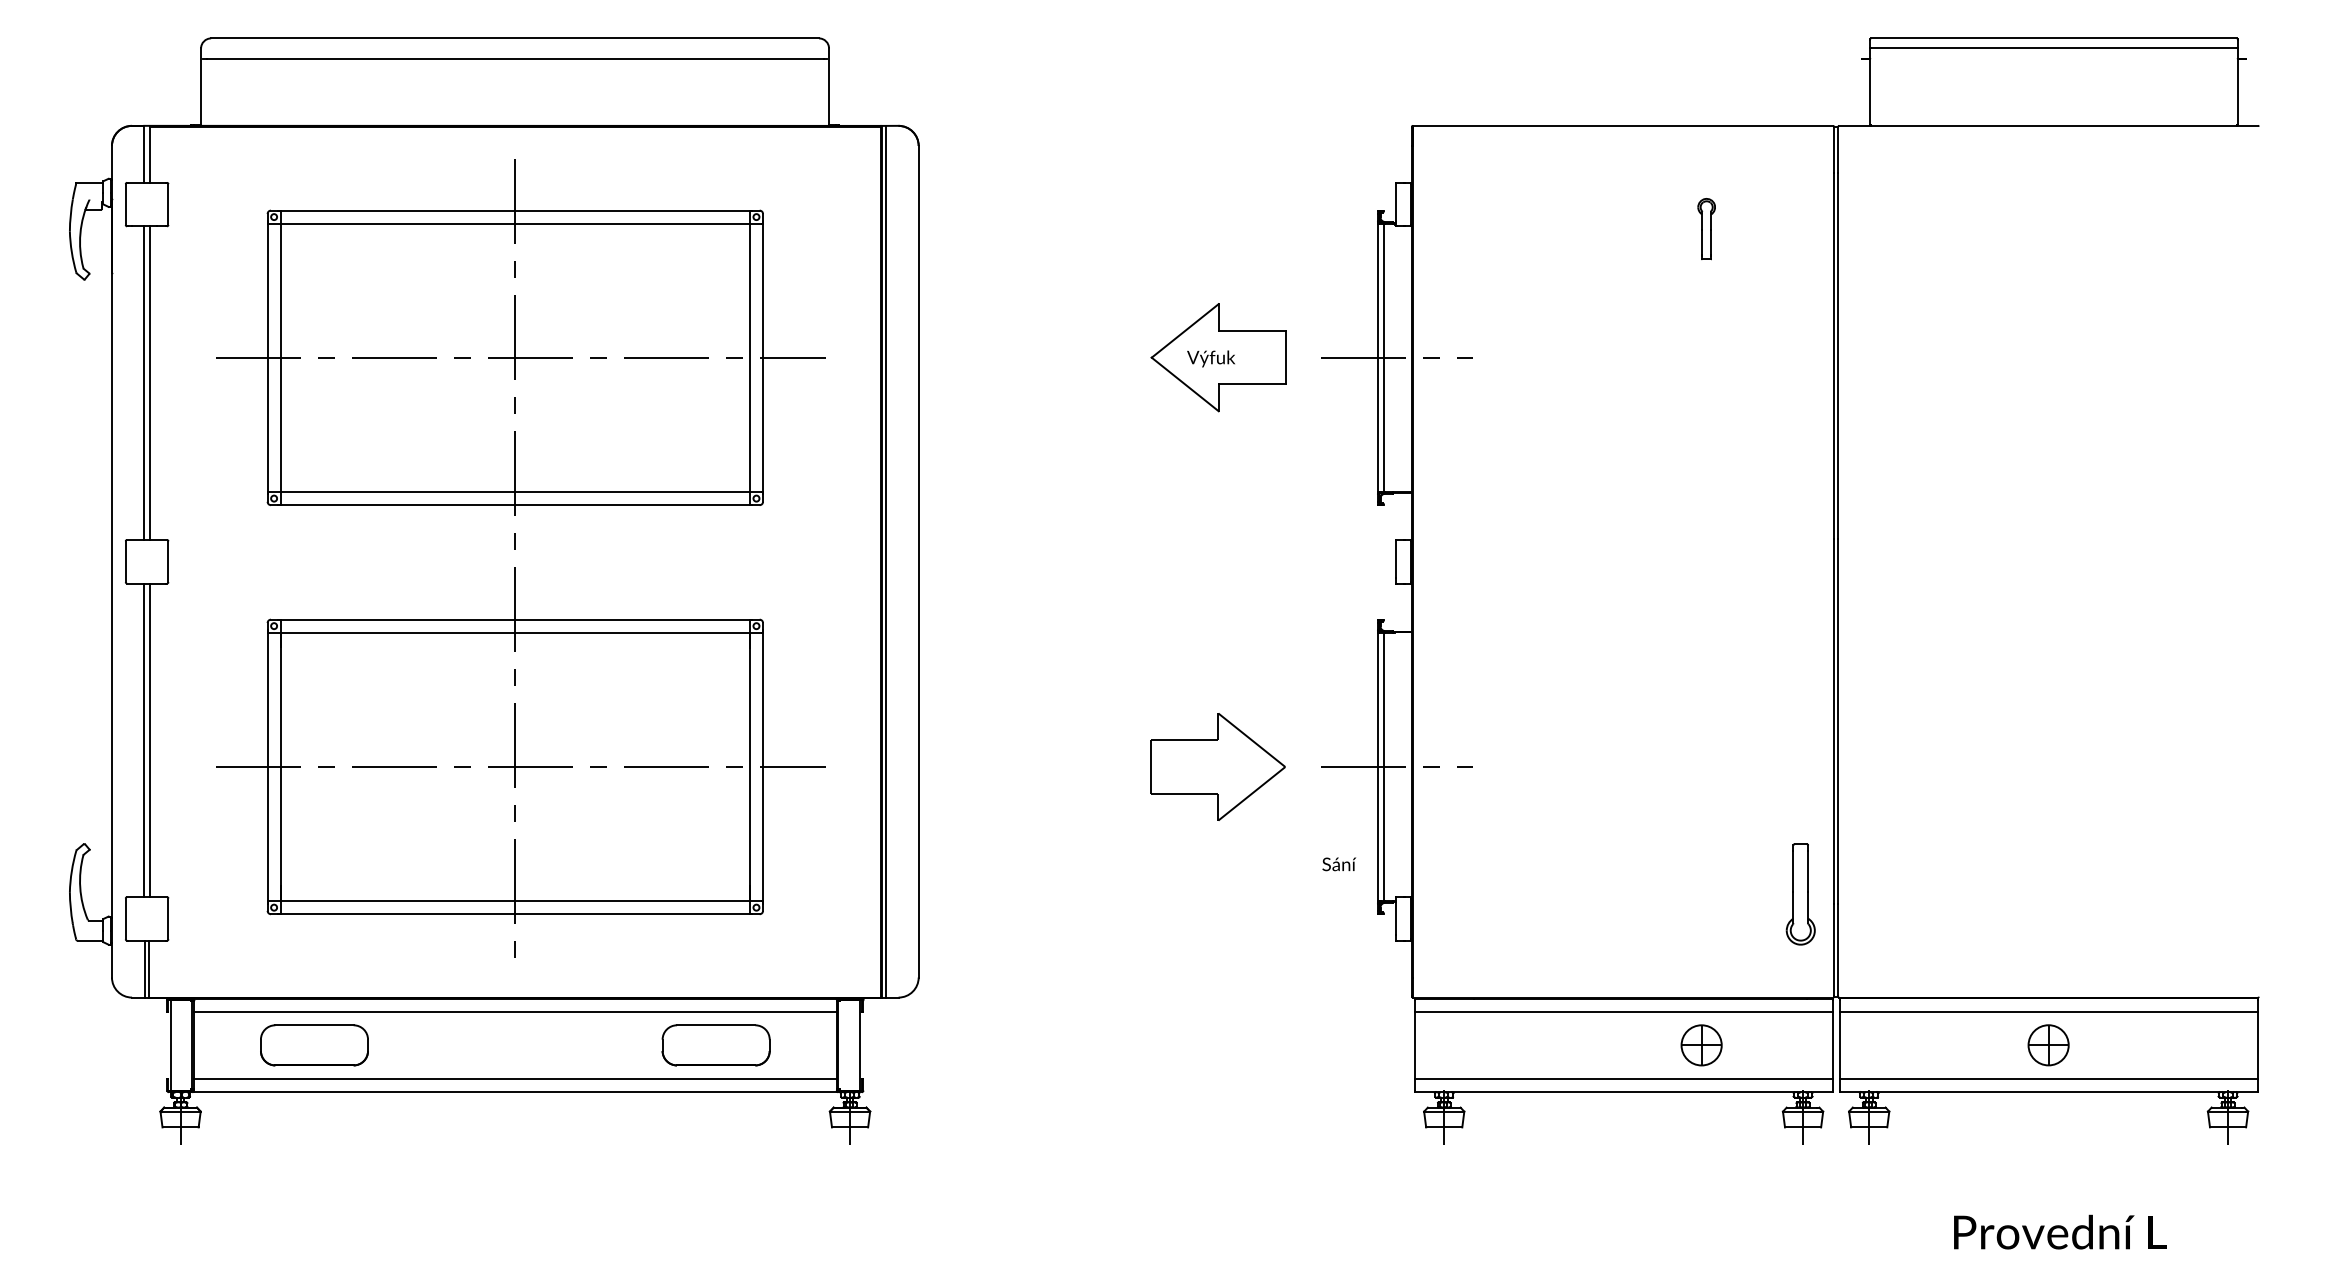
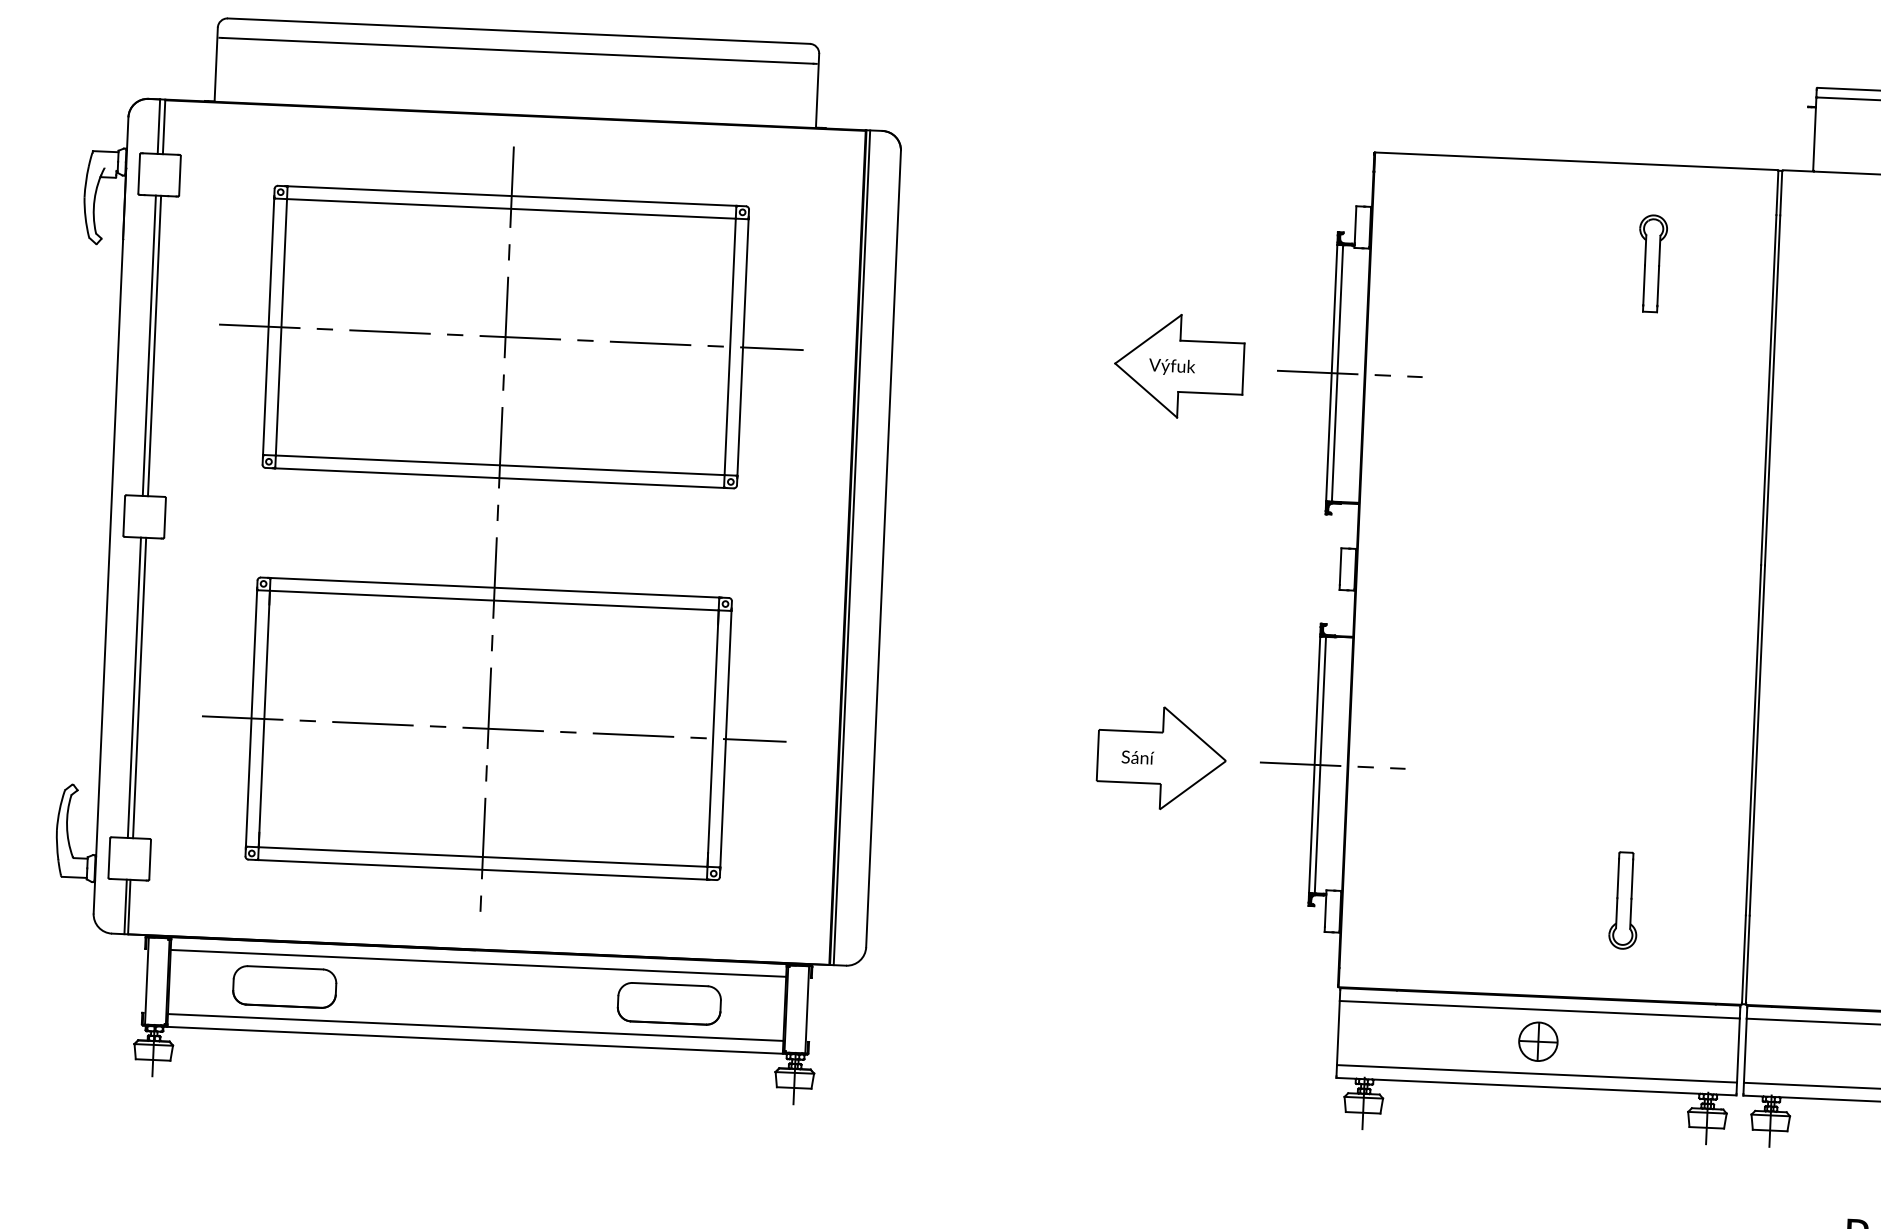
part: (1706, 228) -> (1651, 263), size x1.67
text: (1339, 864) -> (1138, 757), moved
part: (1800, 894) -> (1624, 900), moved
part: (1701, 1045) -> (1538, 1041), moved

